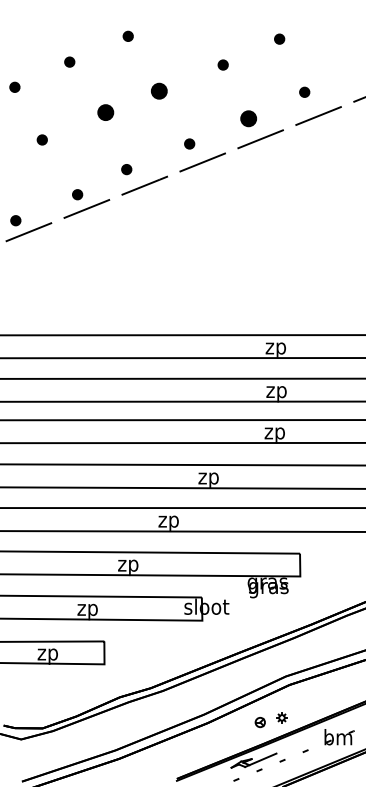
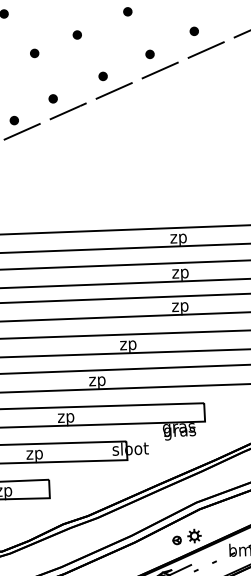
part: (159, 91) -> (77, 35), size x0.62
part: (105, 111) -> (34, 52), size x0.62
part: (248, 118) -> (149, 54), size x0.62
part: (281, 717) -> (194, 535), size x1.67

